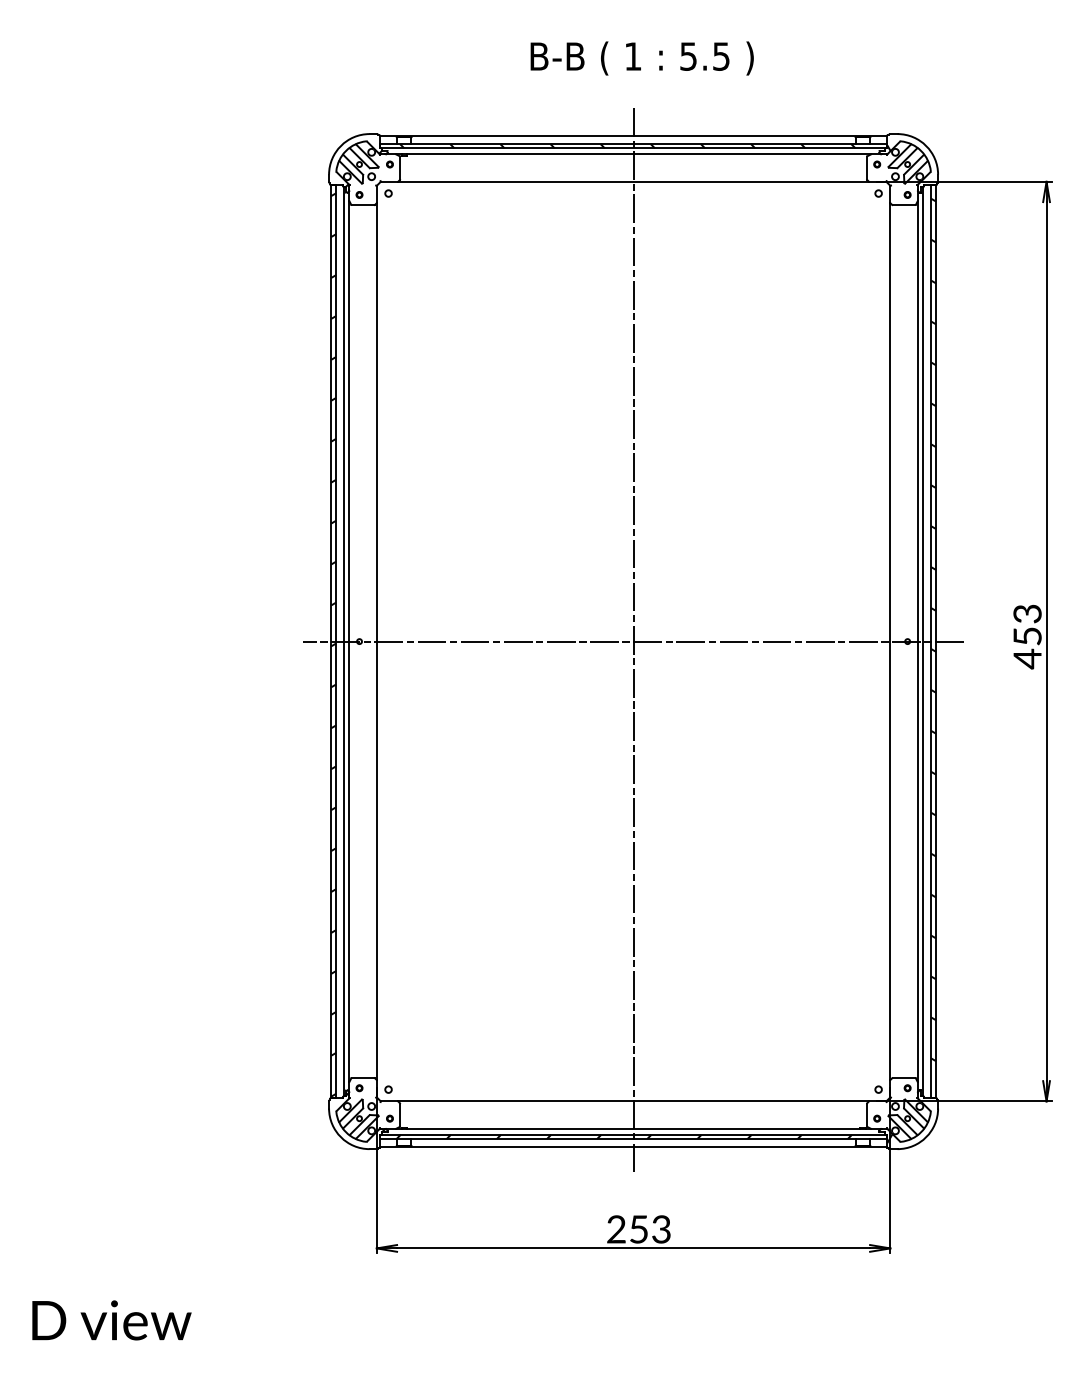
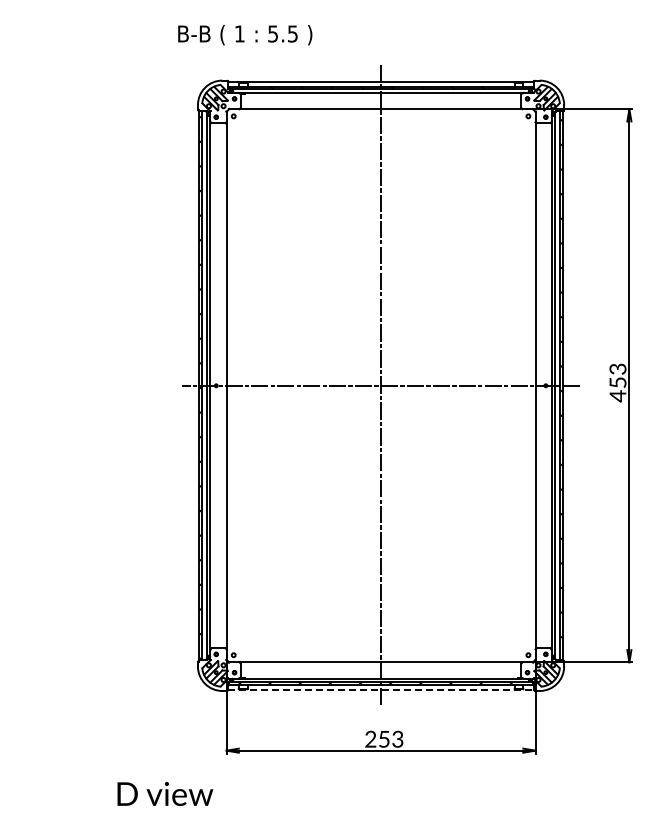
text: (642, 59) -> (245, 35), moved
line: (634, 1146) -> (381, 689), solid -> dashed
text: (112, 1319) -> (165, 793), moved

